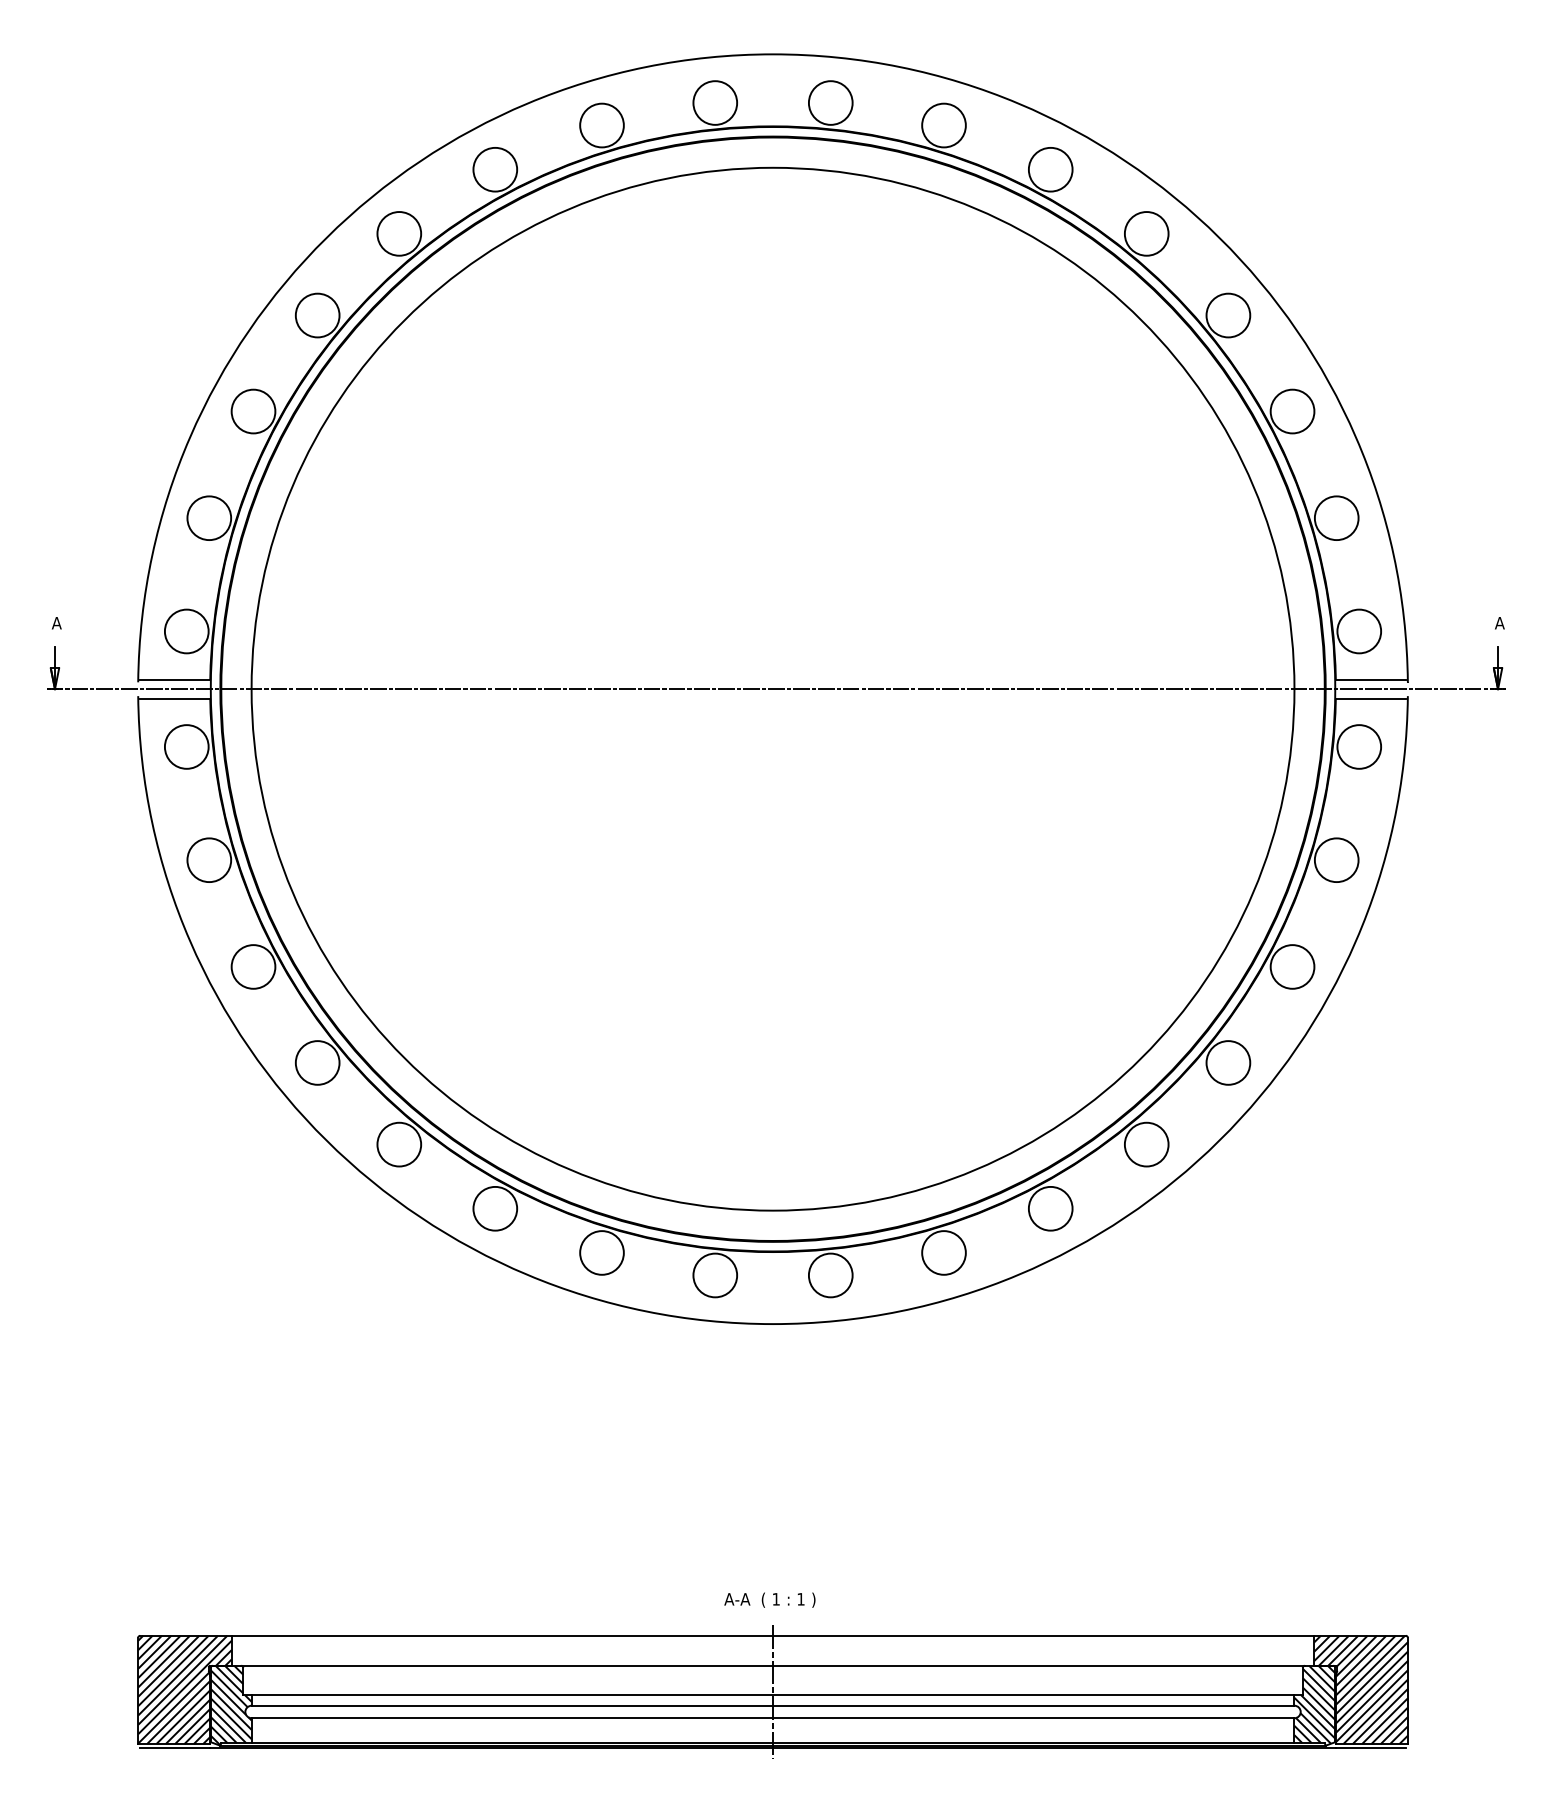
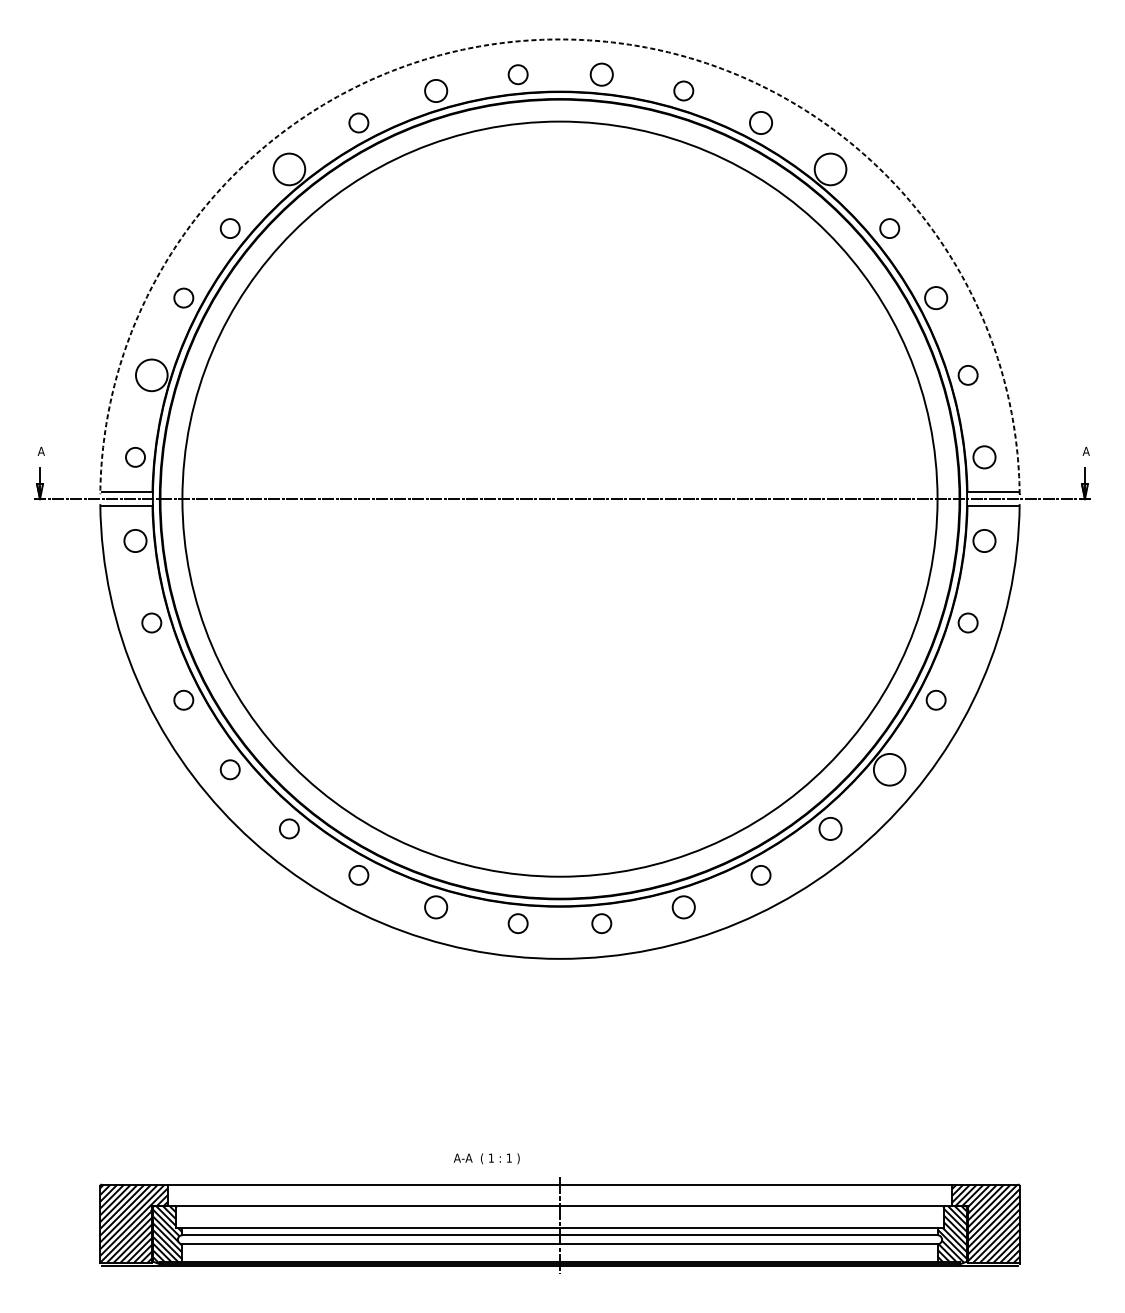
arc: (773, 54) -> (560, 39), solid -> dashed
circle: (715, 102) -> (518, 74), size x0.6
circle: (830, 102) -> (601, 74), size x0.7
circle: (601, 125) -> (435, 90), size x0.7
circle: (943, 125) -> (683, 90), size x0.6
circle: (495, 169) -> (359, 122), size x0.6
circle: (1050, 169) -> (760, 122), size x0.7
circle: (317, 315) -> (230, 228), size x0.6
circle: (1228, 315) -> (889, 228), size x0.6
circle: (253, 411) -> (183, 298), size x0.6
circle: (1292, 411) -> (936, 298), size x0.7
circle: (1336, 518) -> (967, 375), size x0.6
circle: (186, 631) -> (135, 457), size x0.6
circle: (1359, 631) -> (984, 457), size x0.7
circle: (186, 746) -> (135, 540), size x0.7
circle: (1359, 746) -> (984, 540), size x0.7
circle: (209, 860) -> (151, 623), size x0.6
circle: (1336, 860) -> (967, 623), size x0.6
circle: (253, 966) -> (183, 699), size x0.6
circle: (1292, 966) -> (936, 699), size x0.6
circle: (317, 1062) -> (230, 769), size x0.6
circle: (399, 1144) -> (289, 828), size x0.6
circle: (1146, 1144) -> (830, 828), size x0.7
circle: (495, 1208) -> (359, 875), size x0.6
circle: (1050, 1208) -> (760, 875), size x0.6
circle: (601, 1252) -> (435, 907), size x0.7
circle: (943, 1252) -> (683, 907), size x0.7
circle: (715, 1275) -> (518, 923), size x0.6
circle: (830, 1275) -> (601, 923), size x0.6
text: (769, 1599) -> (486, 1158), moved

